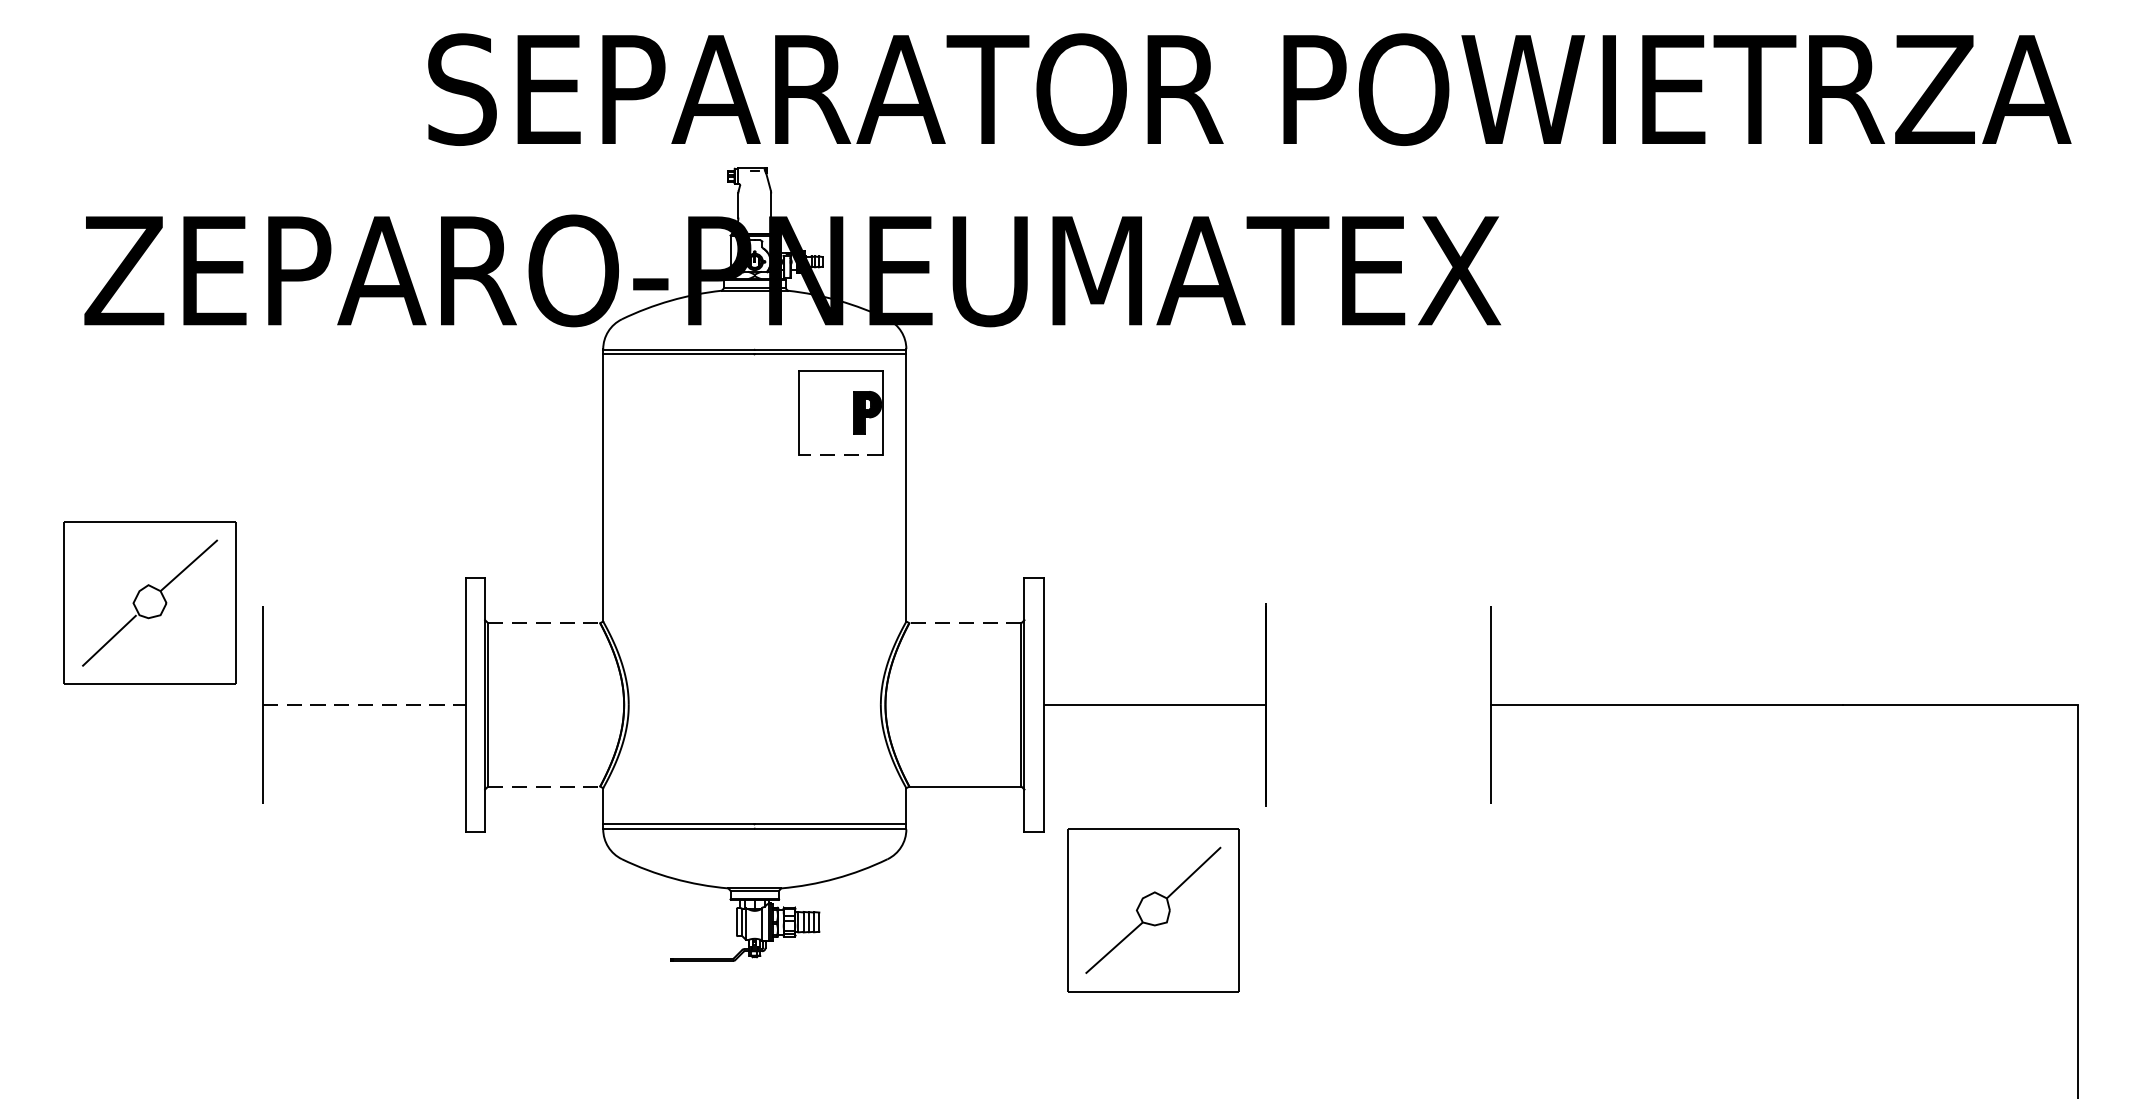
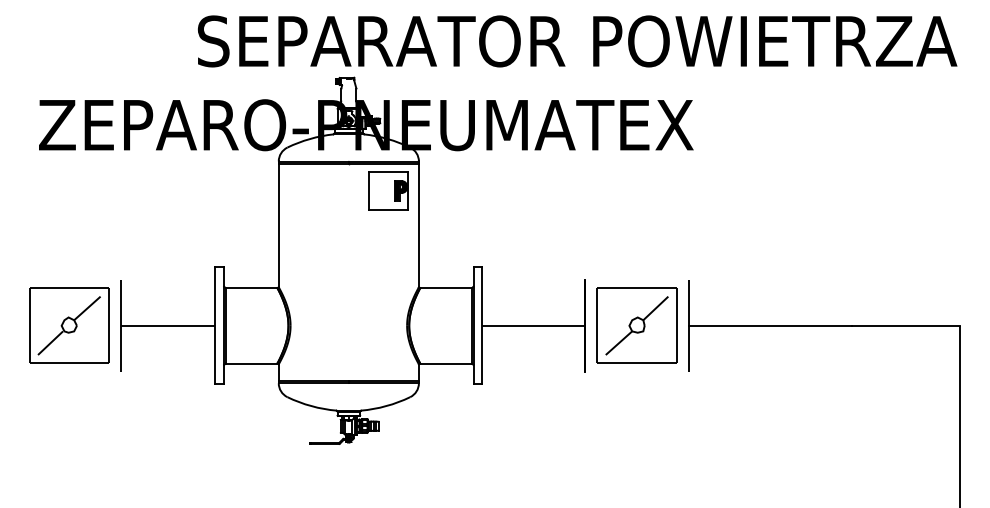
line: (840, 455) -> (388, 210), dashed -> solid
part: (150, 602) -> (69, 325), moved
line: (544, 624) -> (251, 288), dashed -> solid
line: (966, 624) -> (446, 288), dashed -> solid
line: (364, 704) -> (168, 325), dashed -> solid
line: (544, 786) -> (251, 363), dashed -> solid
part: (1152, 909) -> (636, 325), moved

